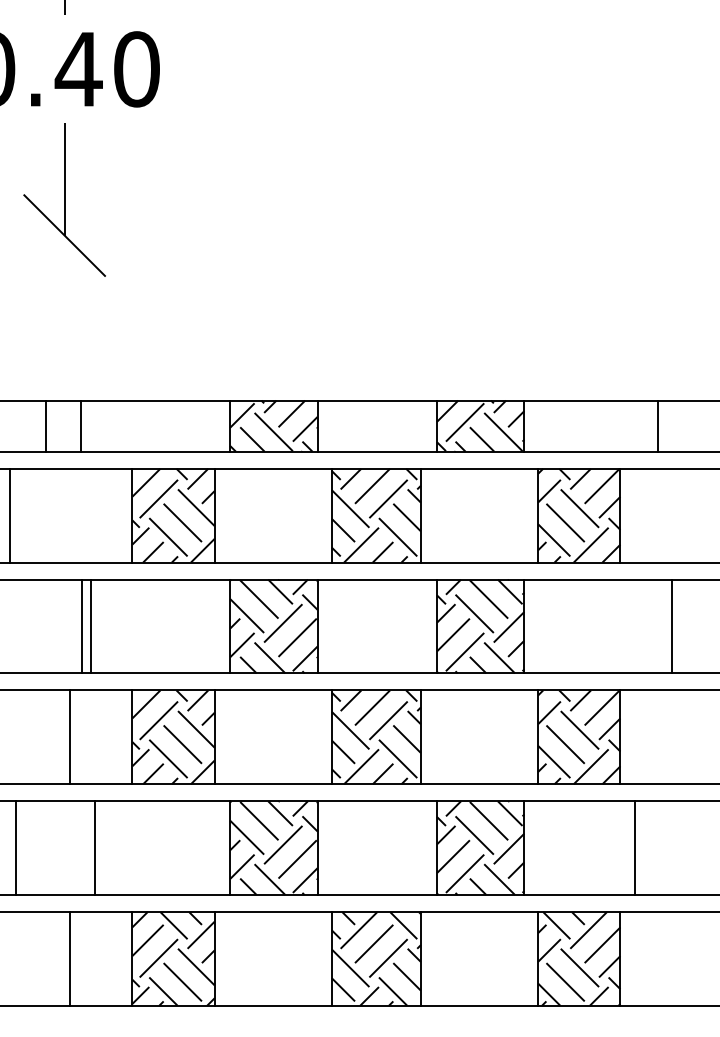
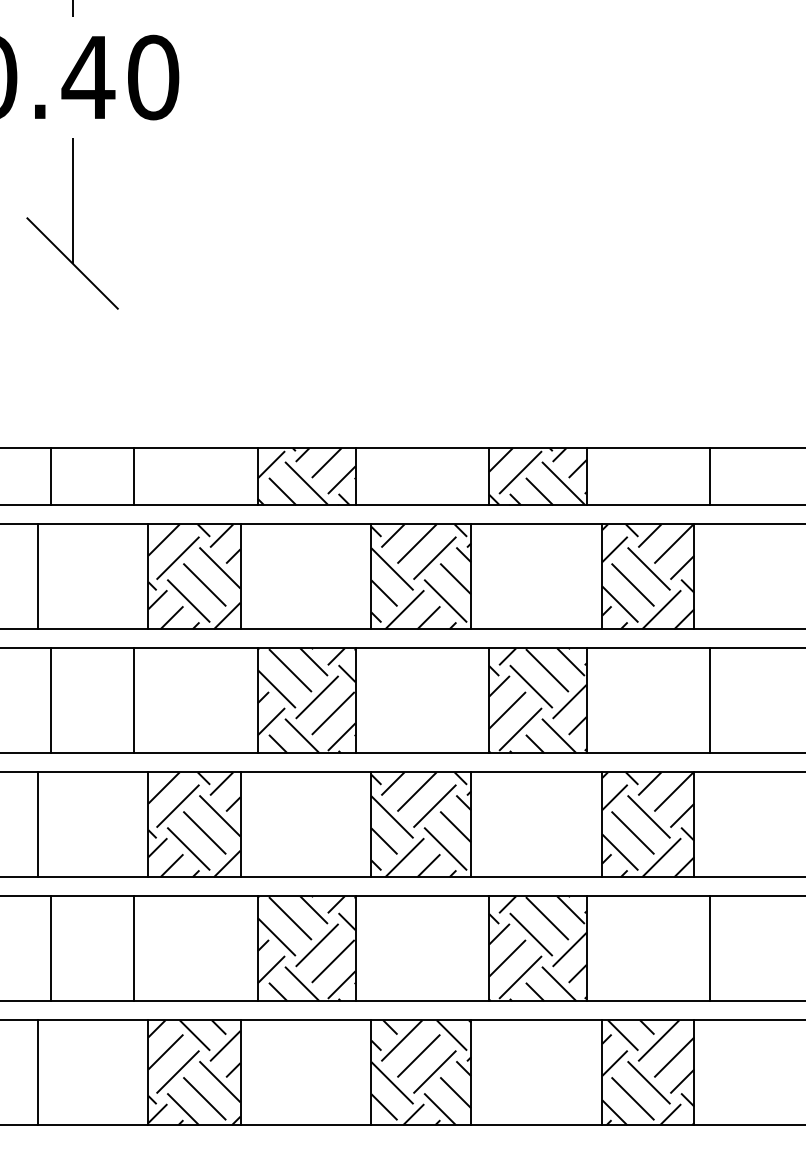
line: (81, 425) -> (134, 476), moved
line: (658, 425) -> (710, 476), moved
line: (10, 515) -> (37, 576), moved
line: (82, 626) -> (51, 700), moved
line: (91, 626) -> (134, 700), moved
line: (672, 626) -> (710, 700), moved
line: (69, 737) -> (37, 824), moved
line: (16, 847) -> (51, 948), moved
line: (94, 847) -> (134, 948), moved
line: (69, 958) -> (37, 1072), moved

